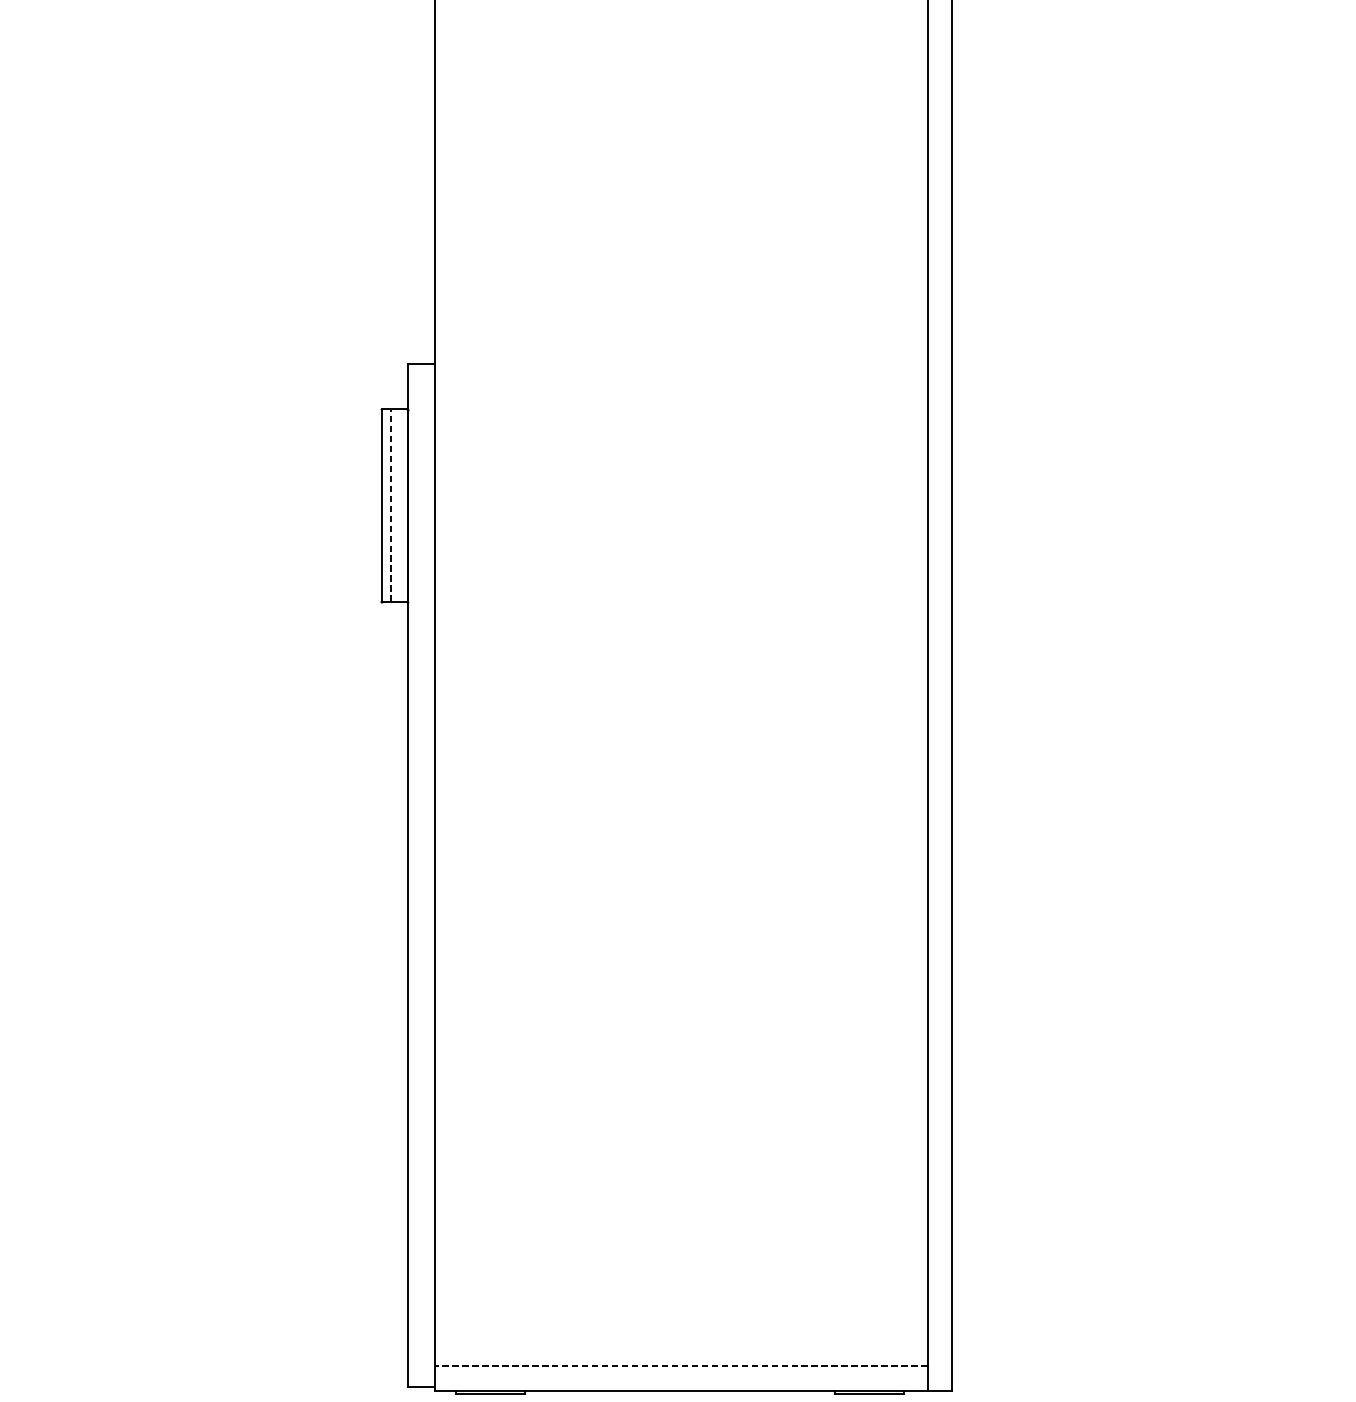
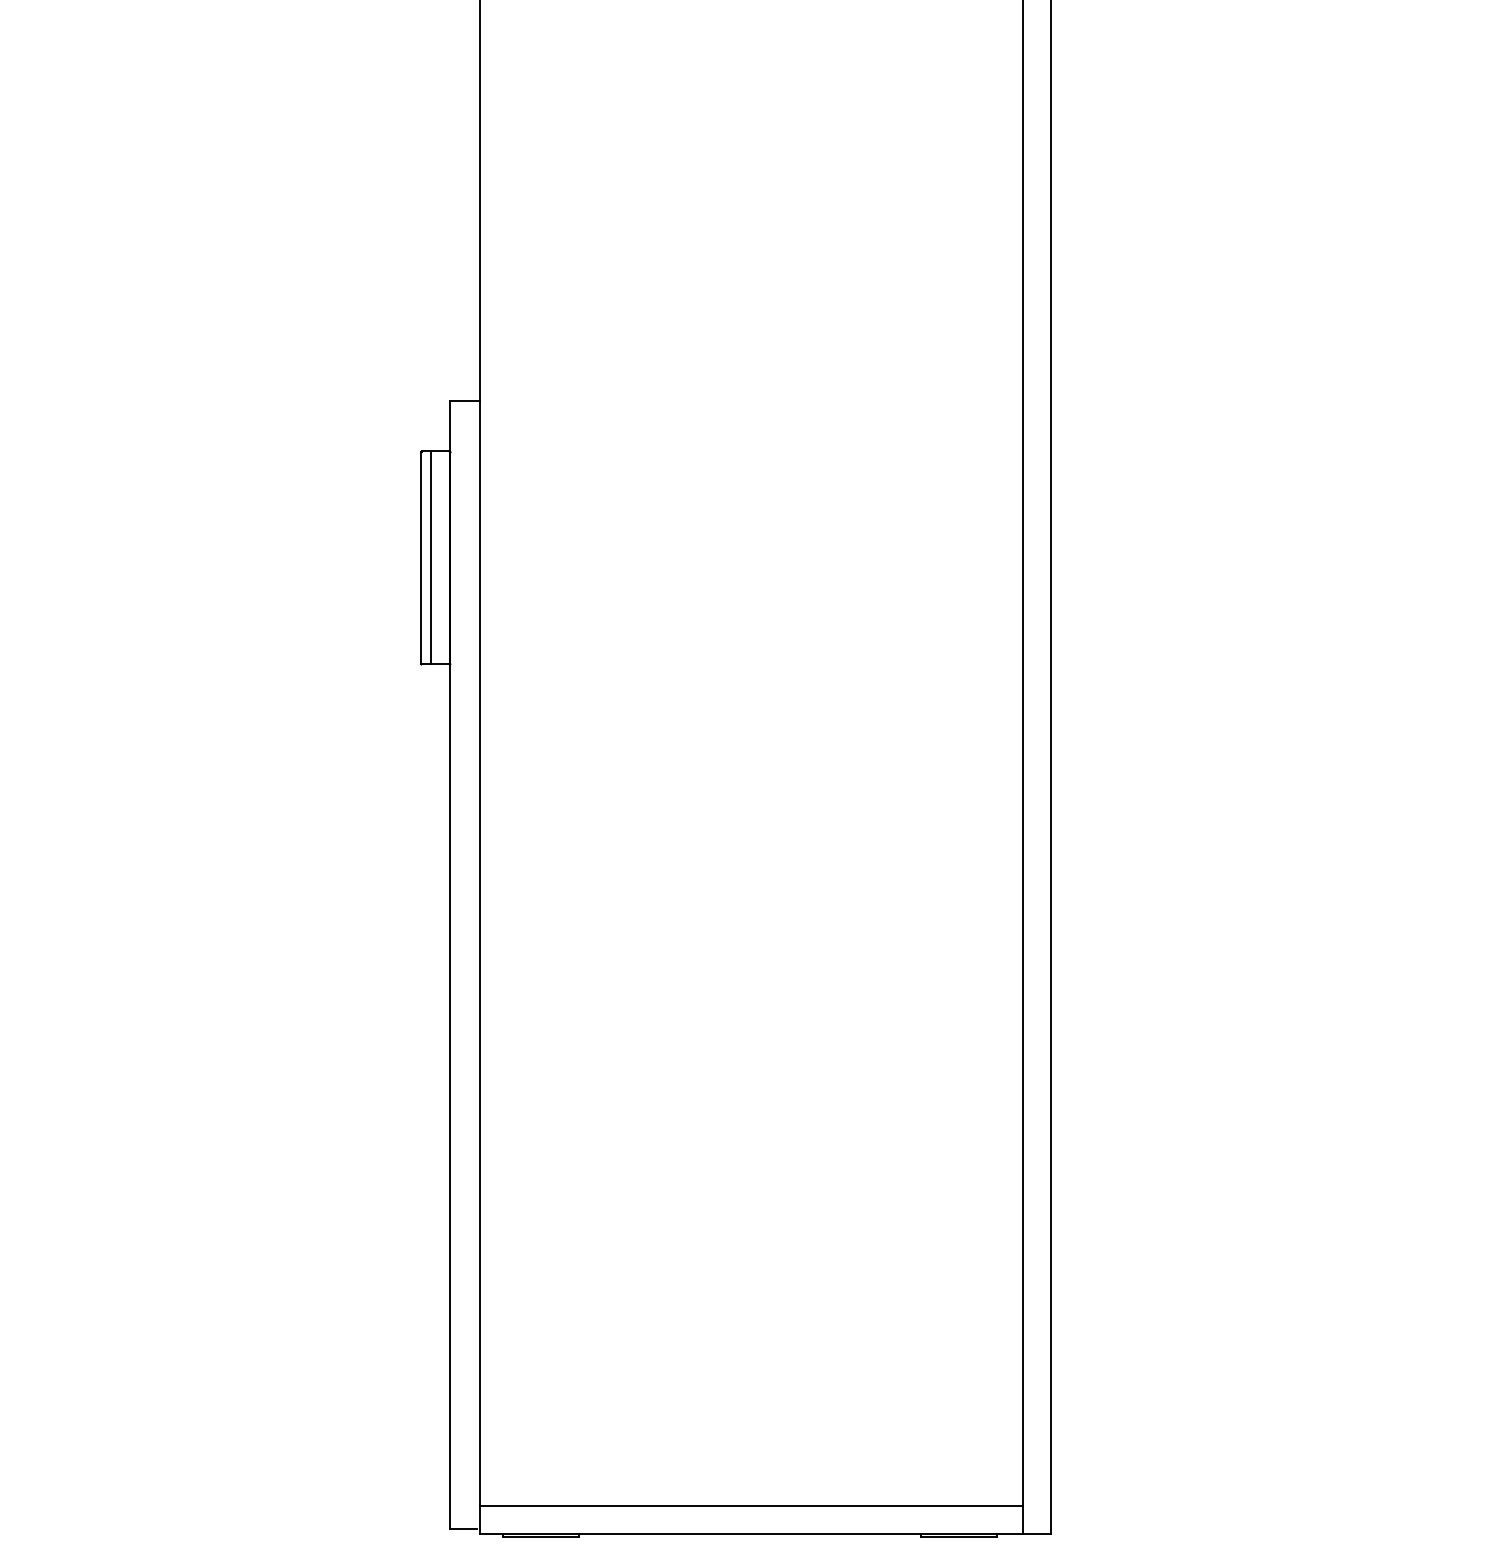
line: (391, 505) -> (431, 557), dashed -> solid
line: (681, 1366) -> (751, 1506), dashed -> solid

